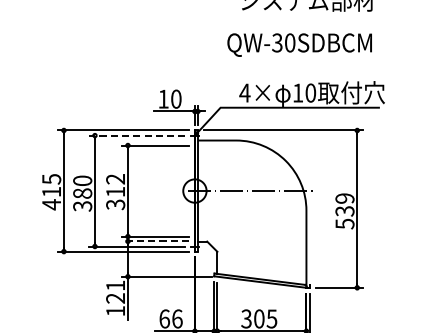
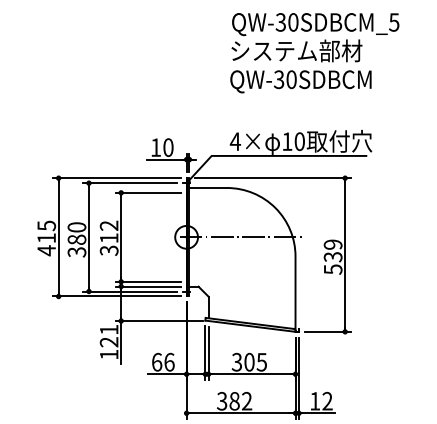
text: (299, 44) -> (300, 81), moved
line: (136, 135) -> (129, 183), dashed -> solid
line: (155, 241) -> (148, 286), dashed -> solid

